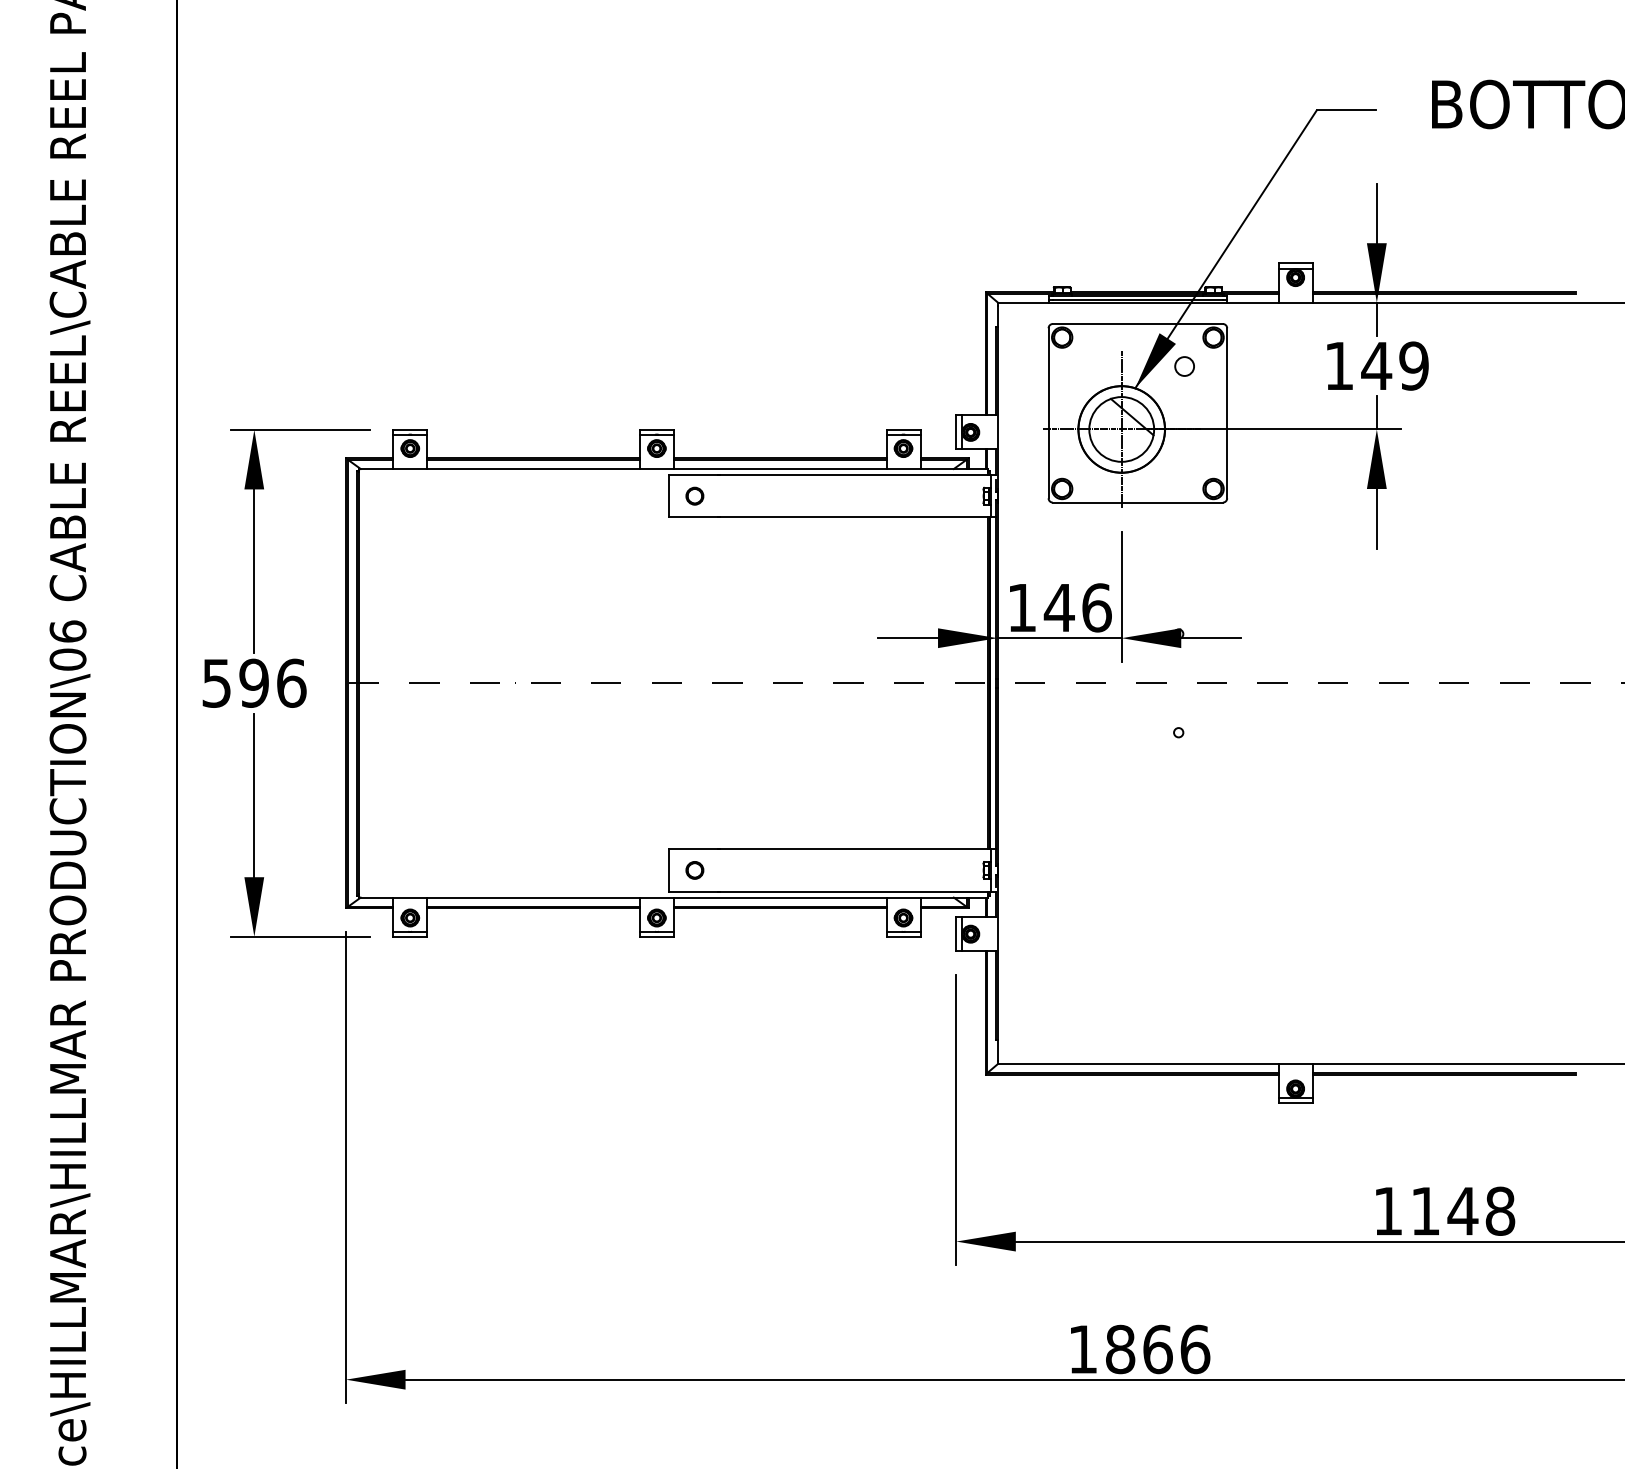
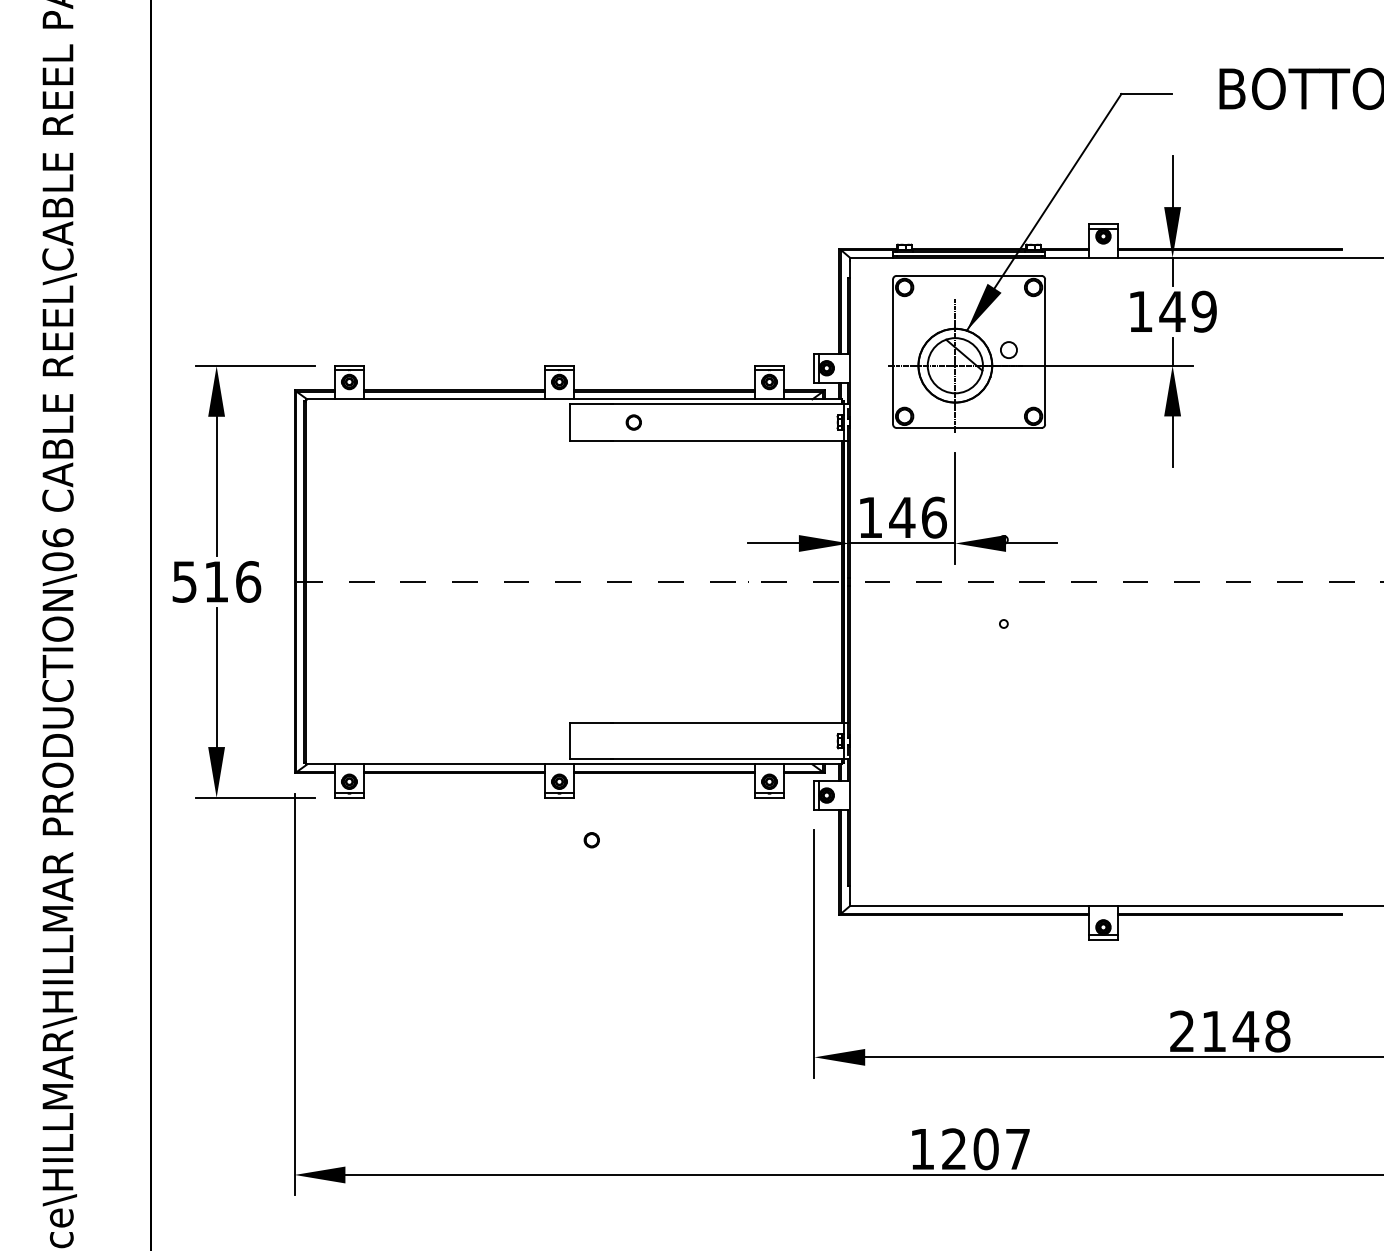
circle: (1184, 365) -> (1008, 349), moved
circle: (694, 496) -> (633, 422), moved
text: (254, 682) -> (216, 581), 596 -> 516
circle: (694, 870) -> (591, 840), moved
text: (1387, 1210) -> (1181, 1030), 1148 -> 2148
text: (1158, 1349) -> (986, 1149), 1866 -> 1207

